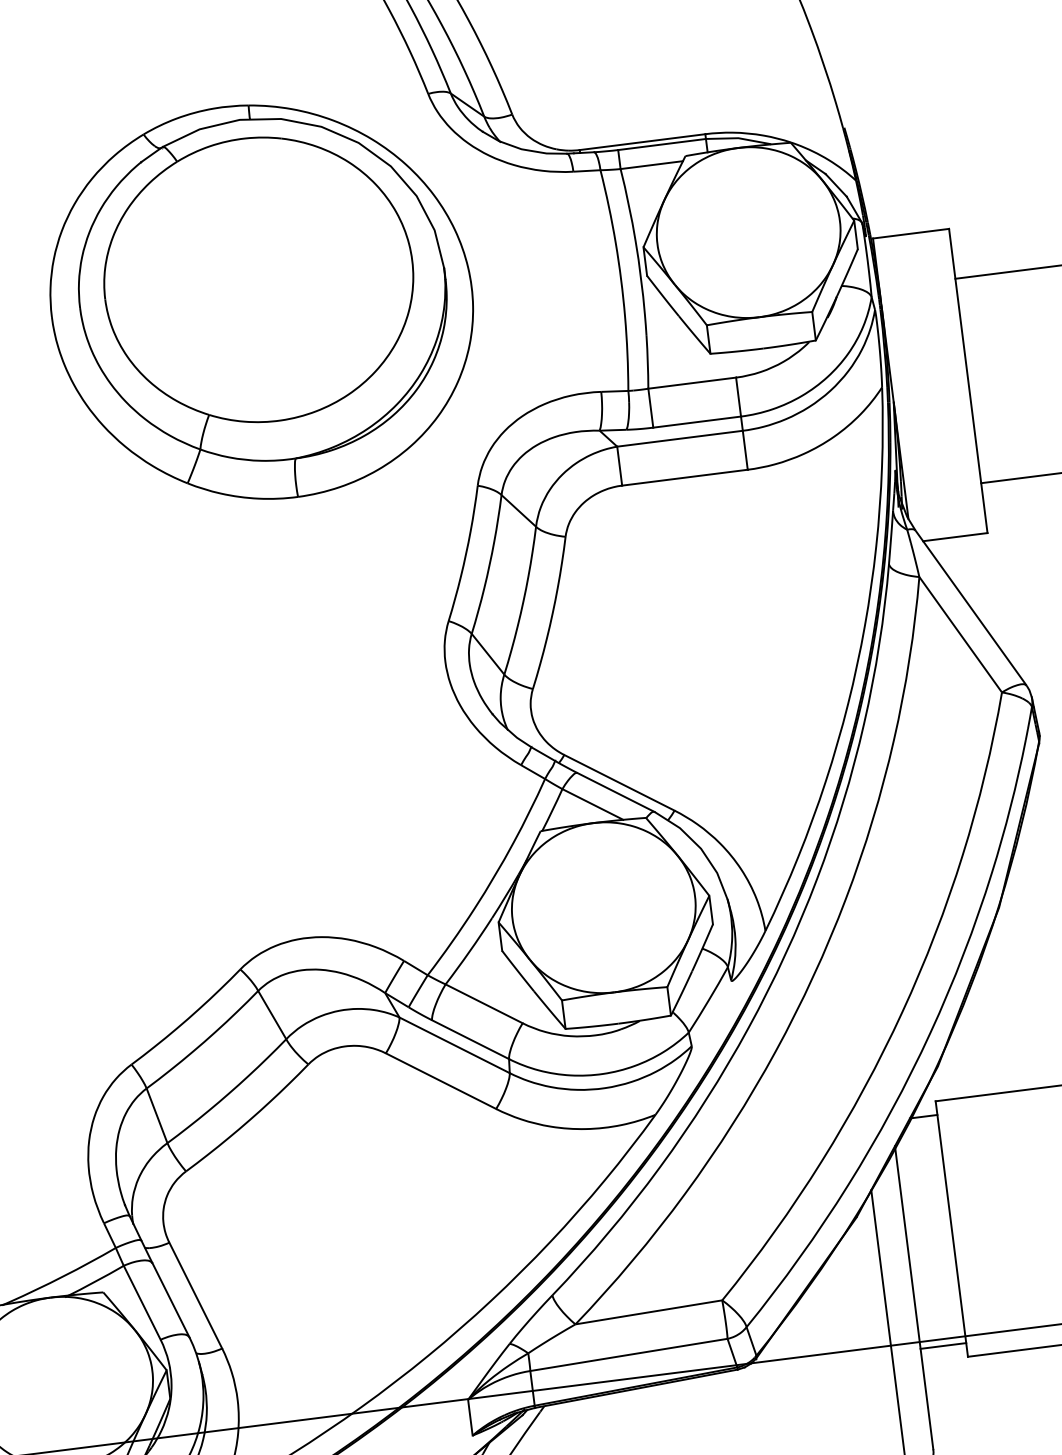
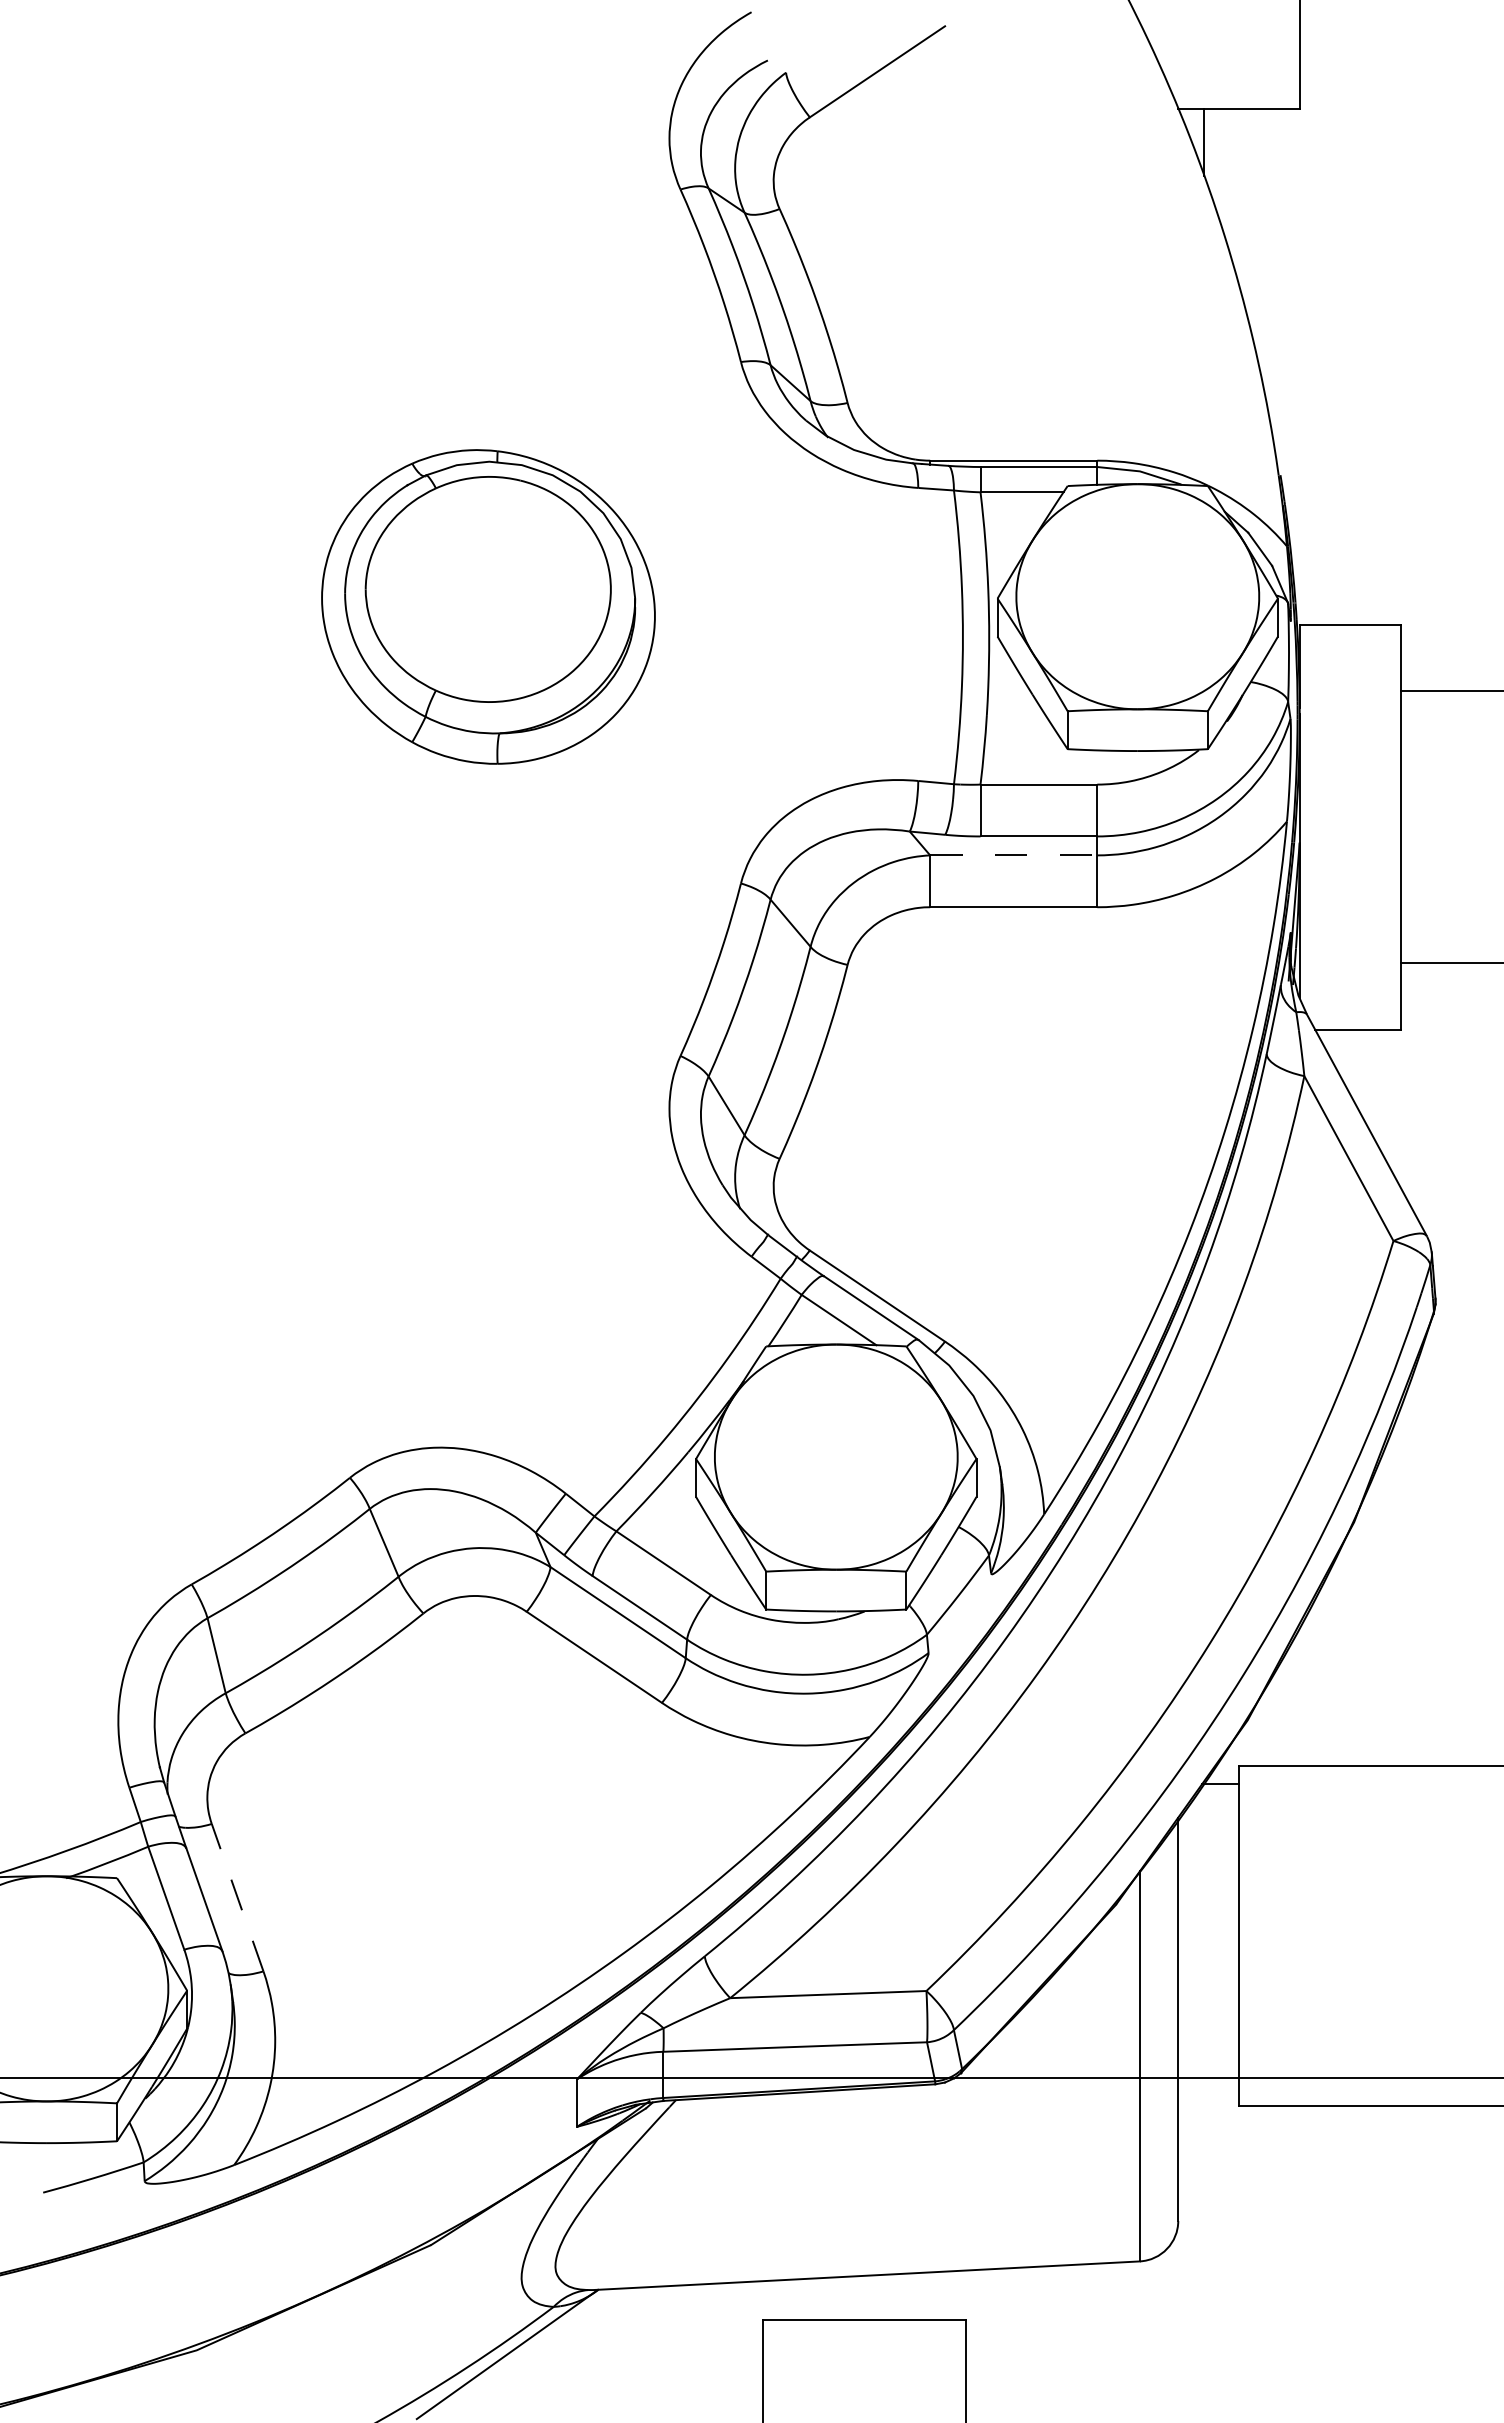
part: (261, 301) -> (488, 606), size x0.6
line: (679, 438) -> (1013, 855), solid -> dashed
line: (195, 1295) -> (237, 1897), solid -> dashed
line: (943, 1346) -> (1208, 2087), removed

